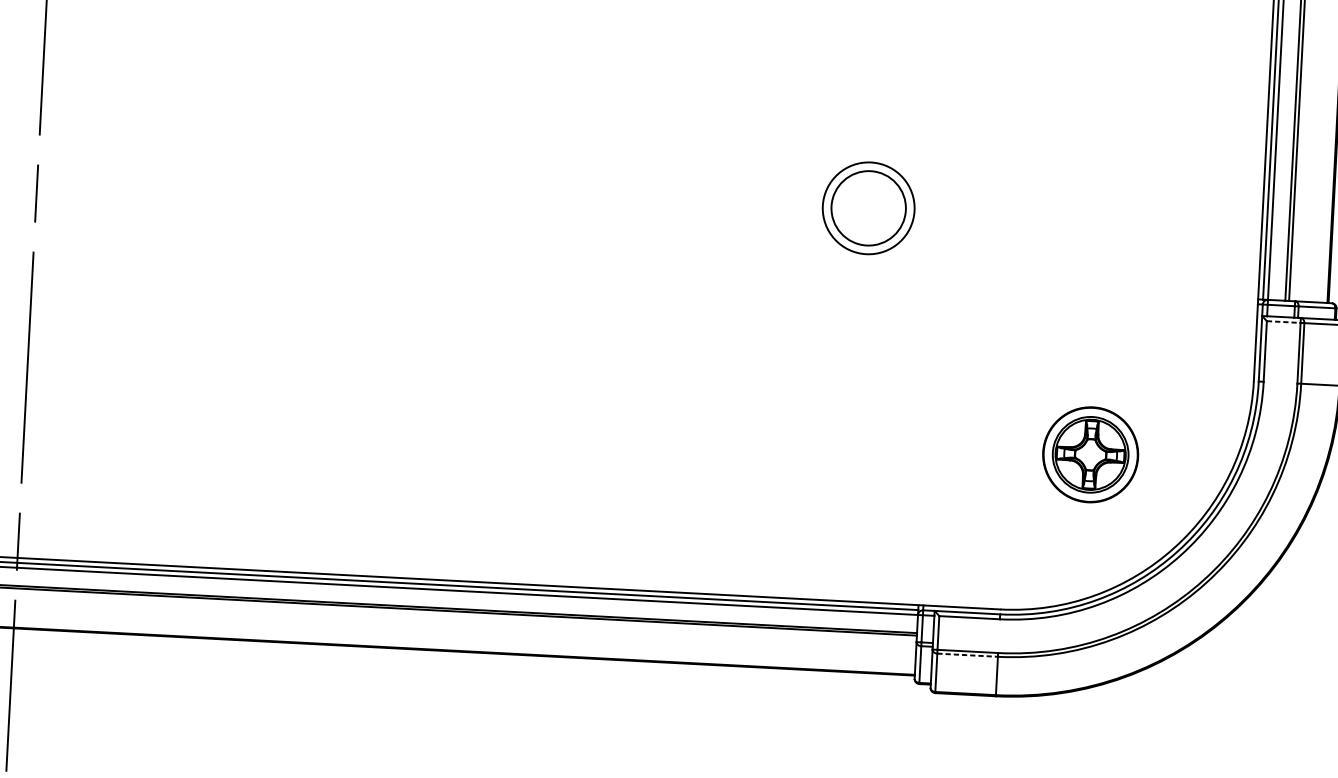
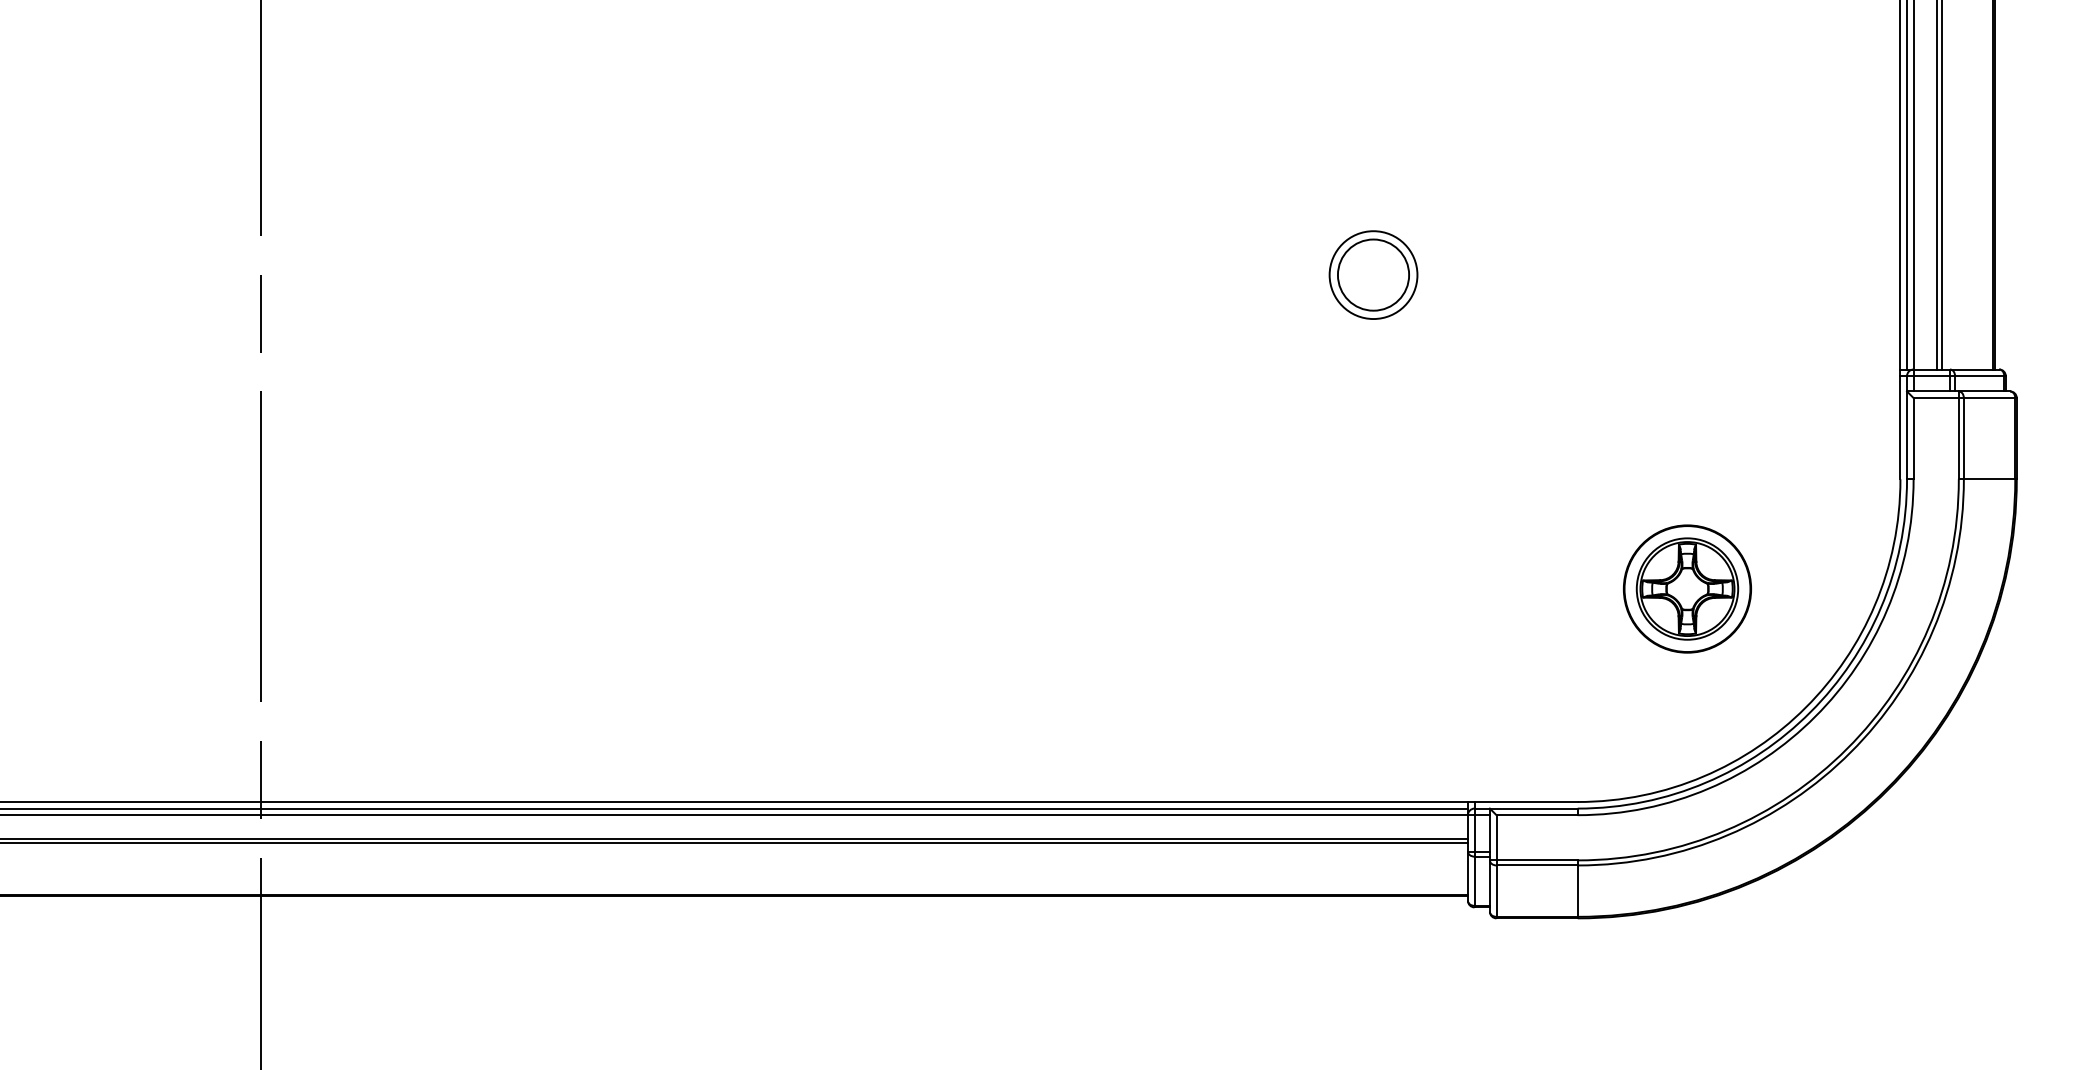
part: (868, 207) -> (1373, 274), size x0.71
line: (1283, 322) -> (1936, 398), dashed -> solid
line: (967, 655) -> (1537, 865), dashed -> solid

